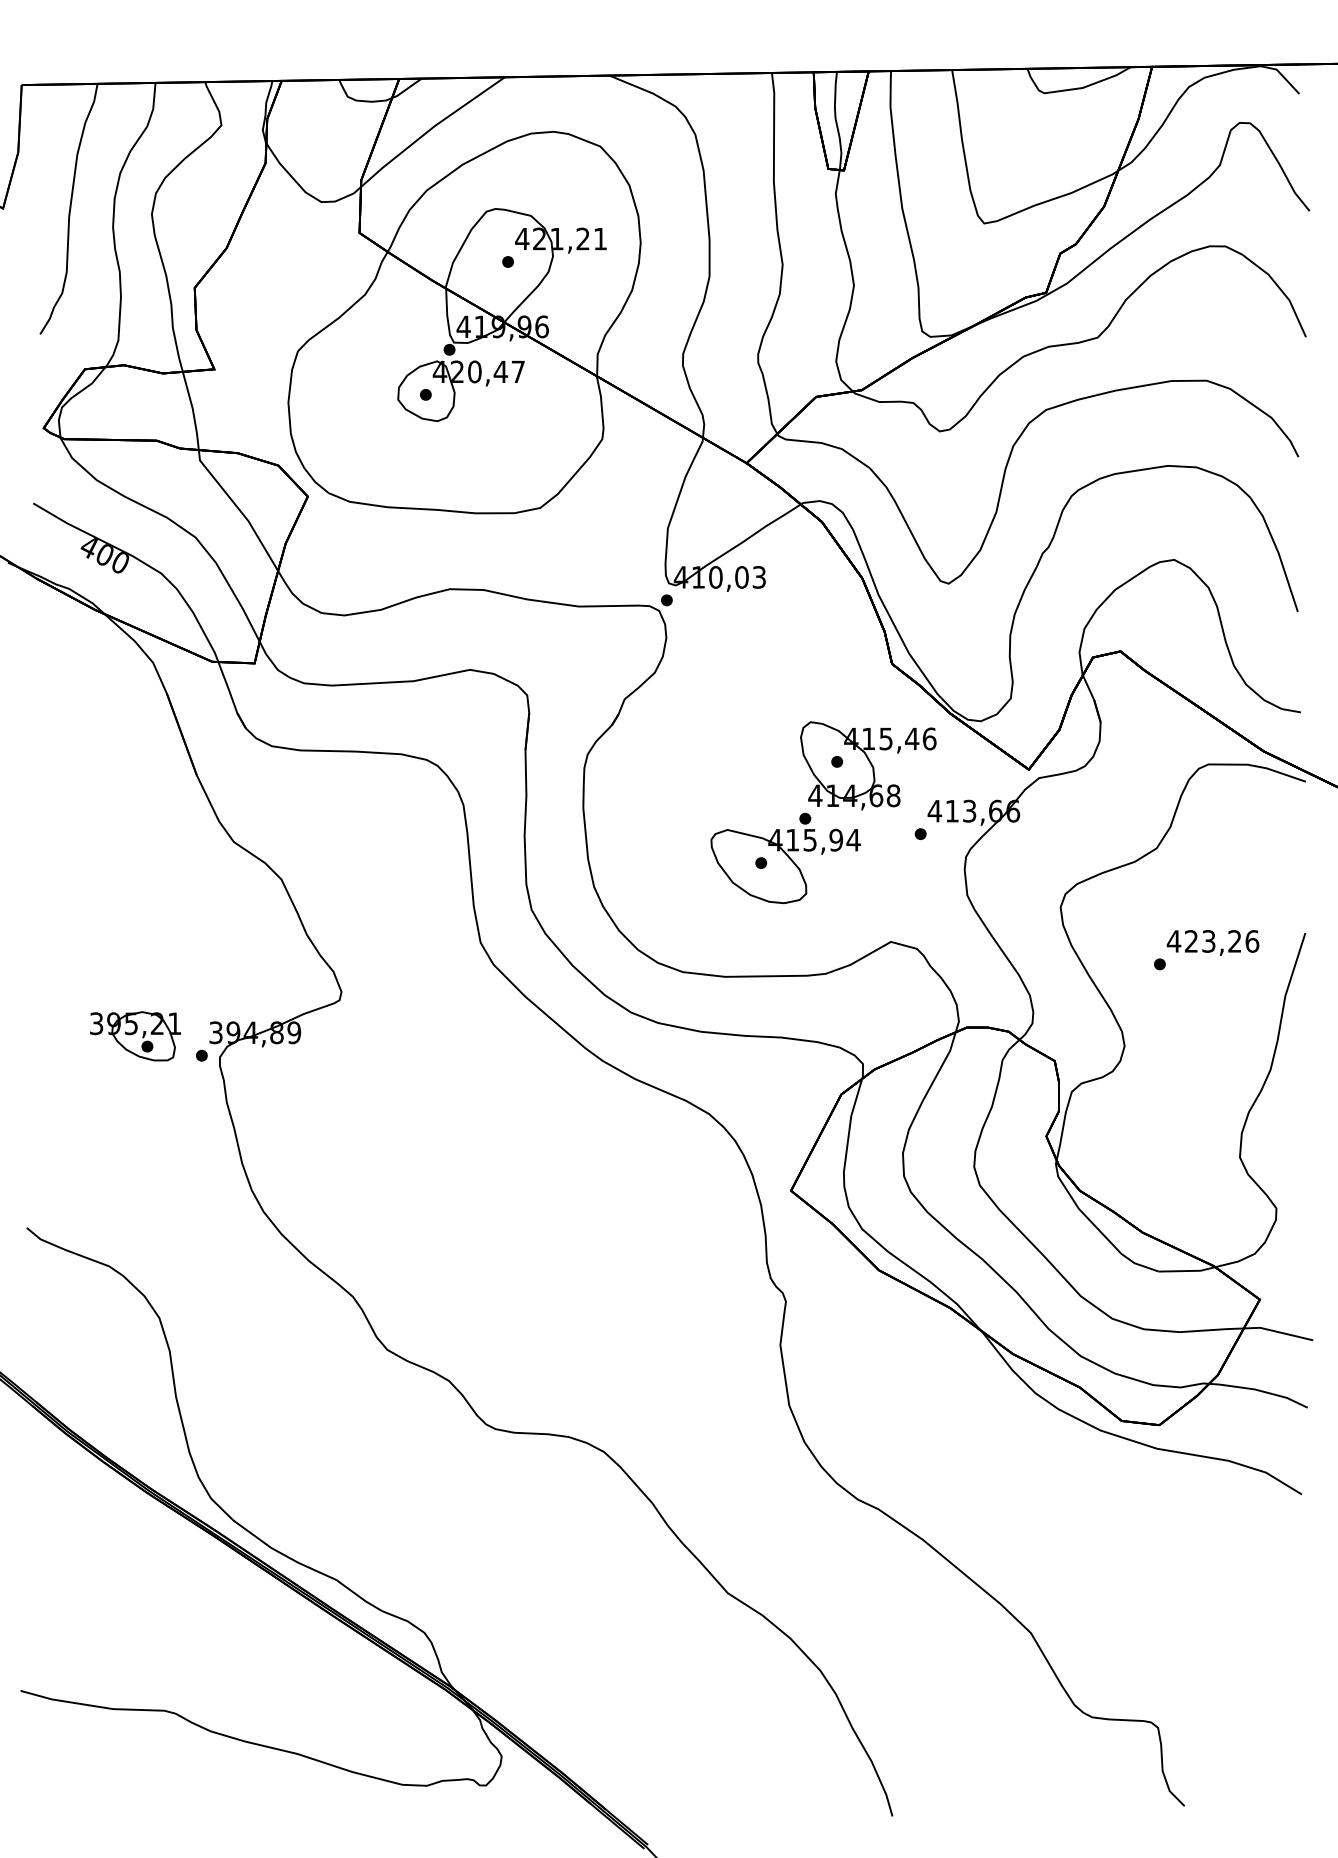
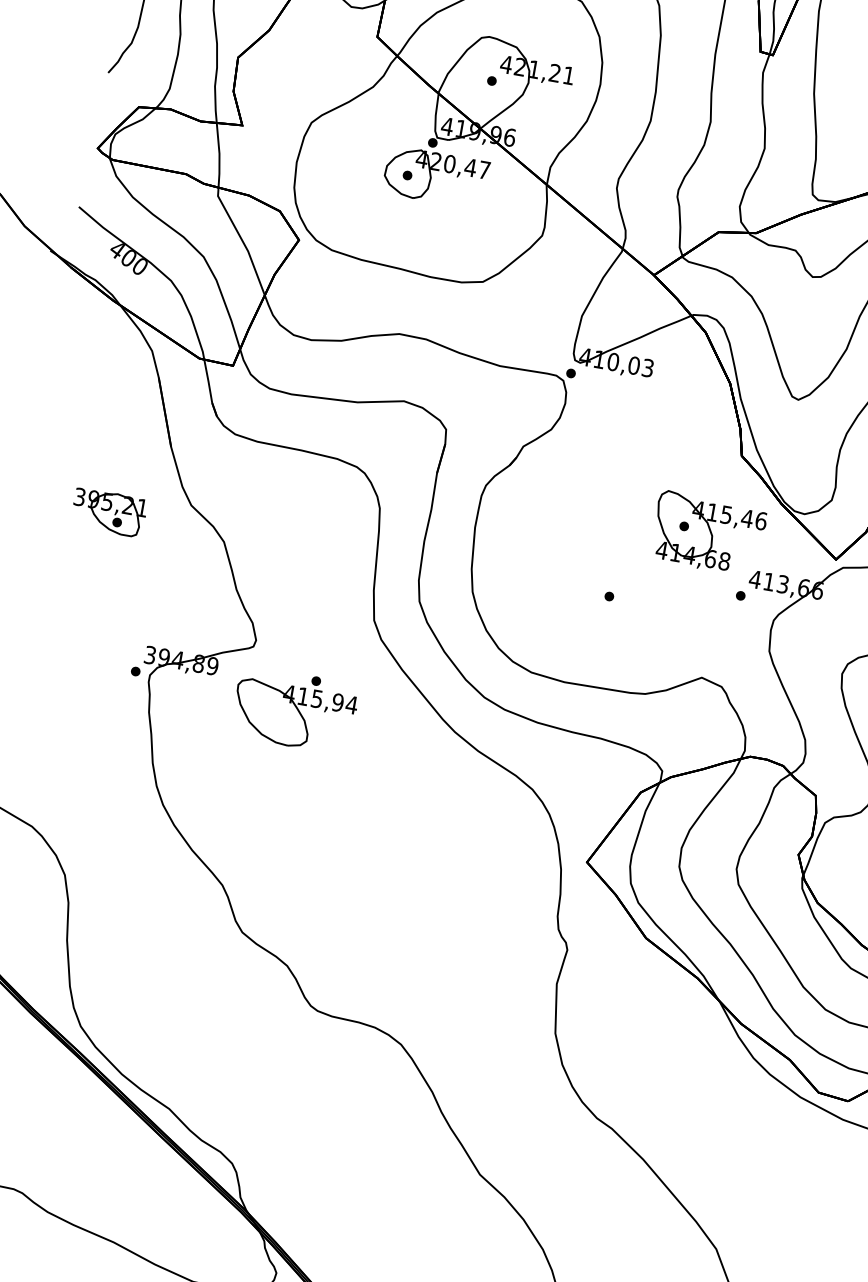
part: (785, 857) -> (295, 709), moved
part: (135, 1036) -> (109, 512), moved

